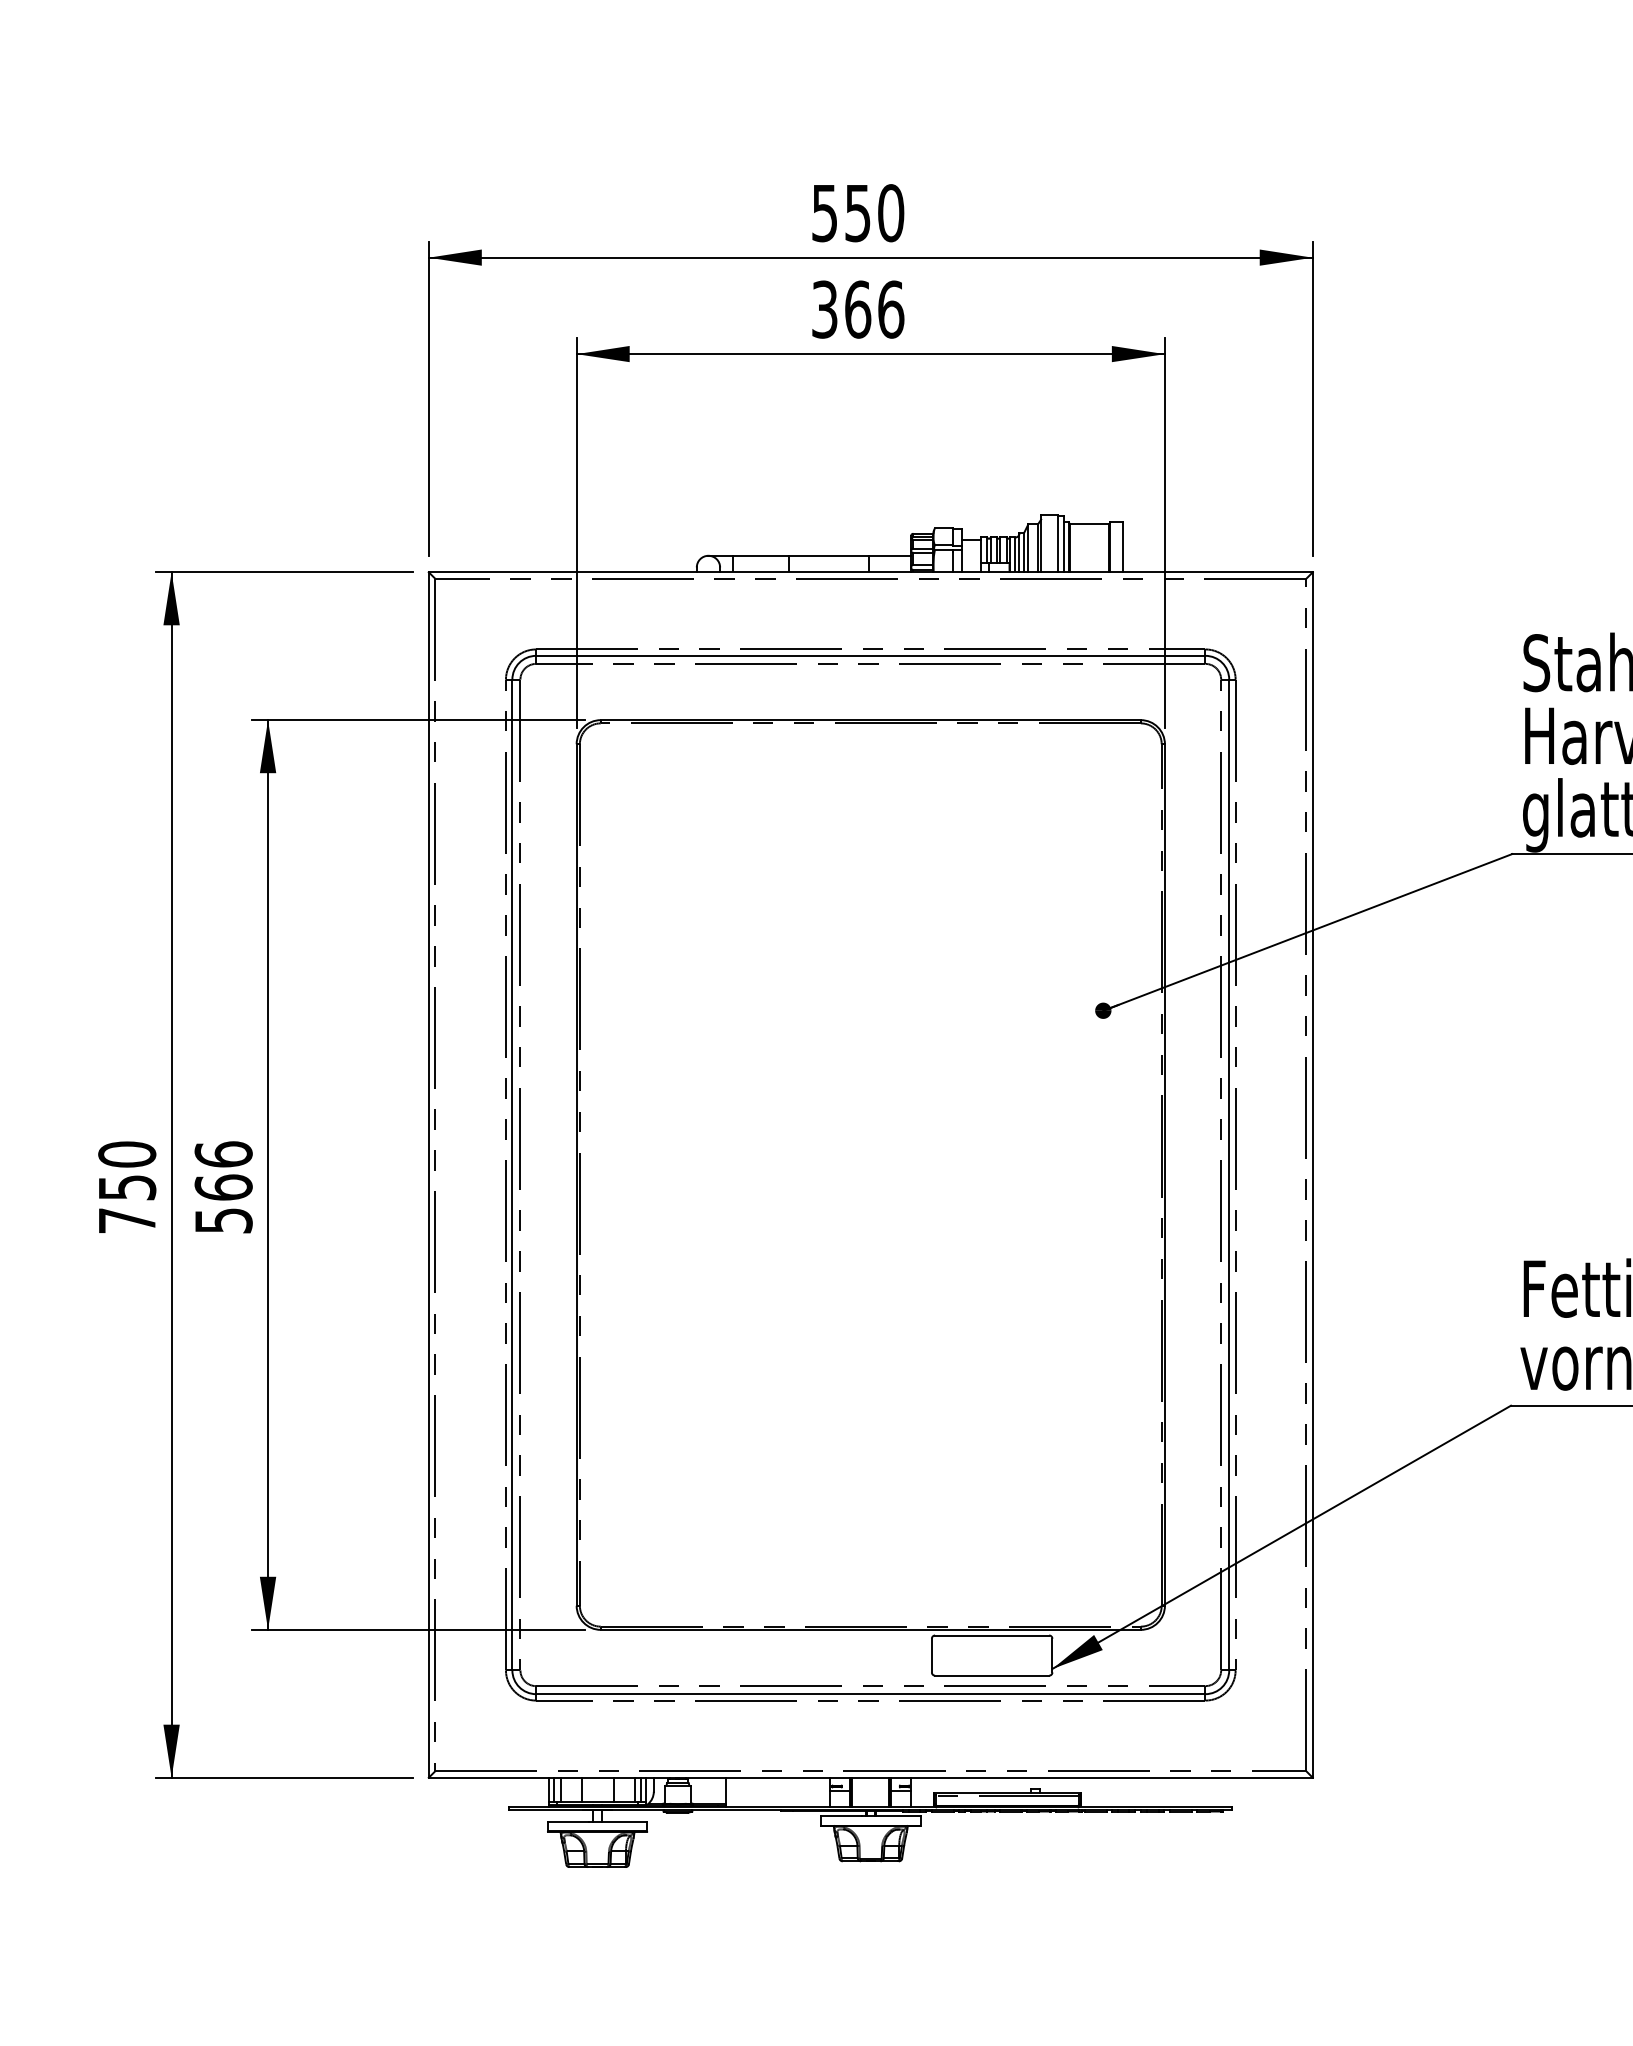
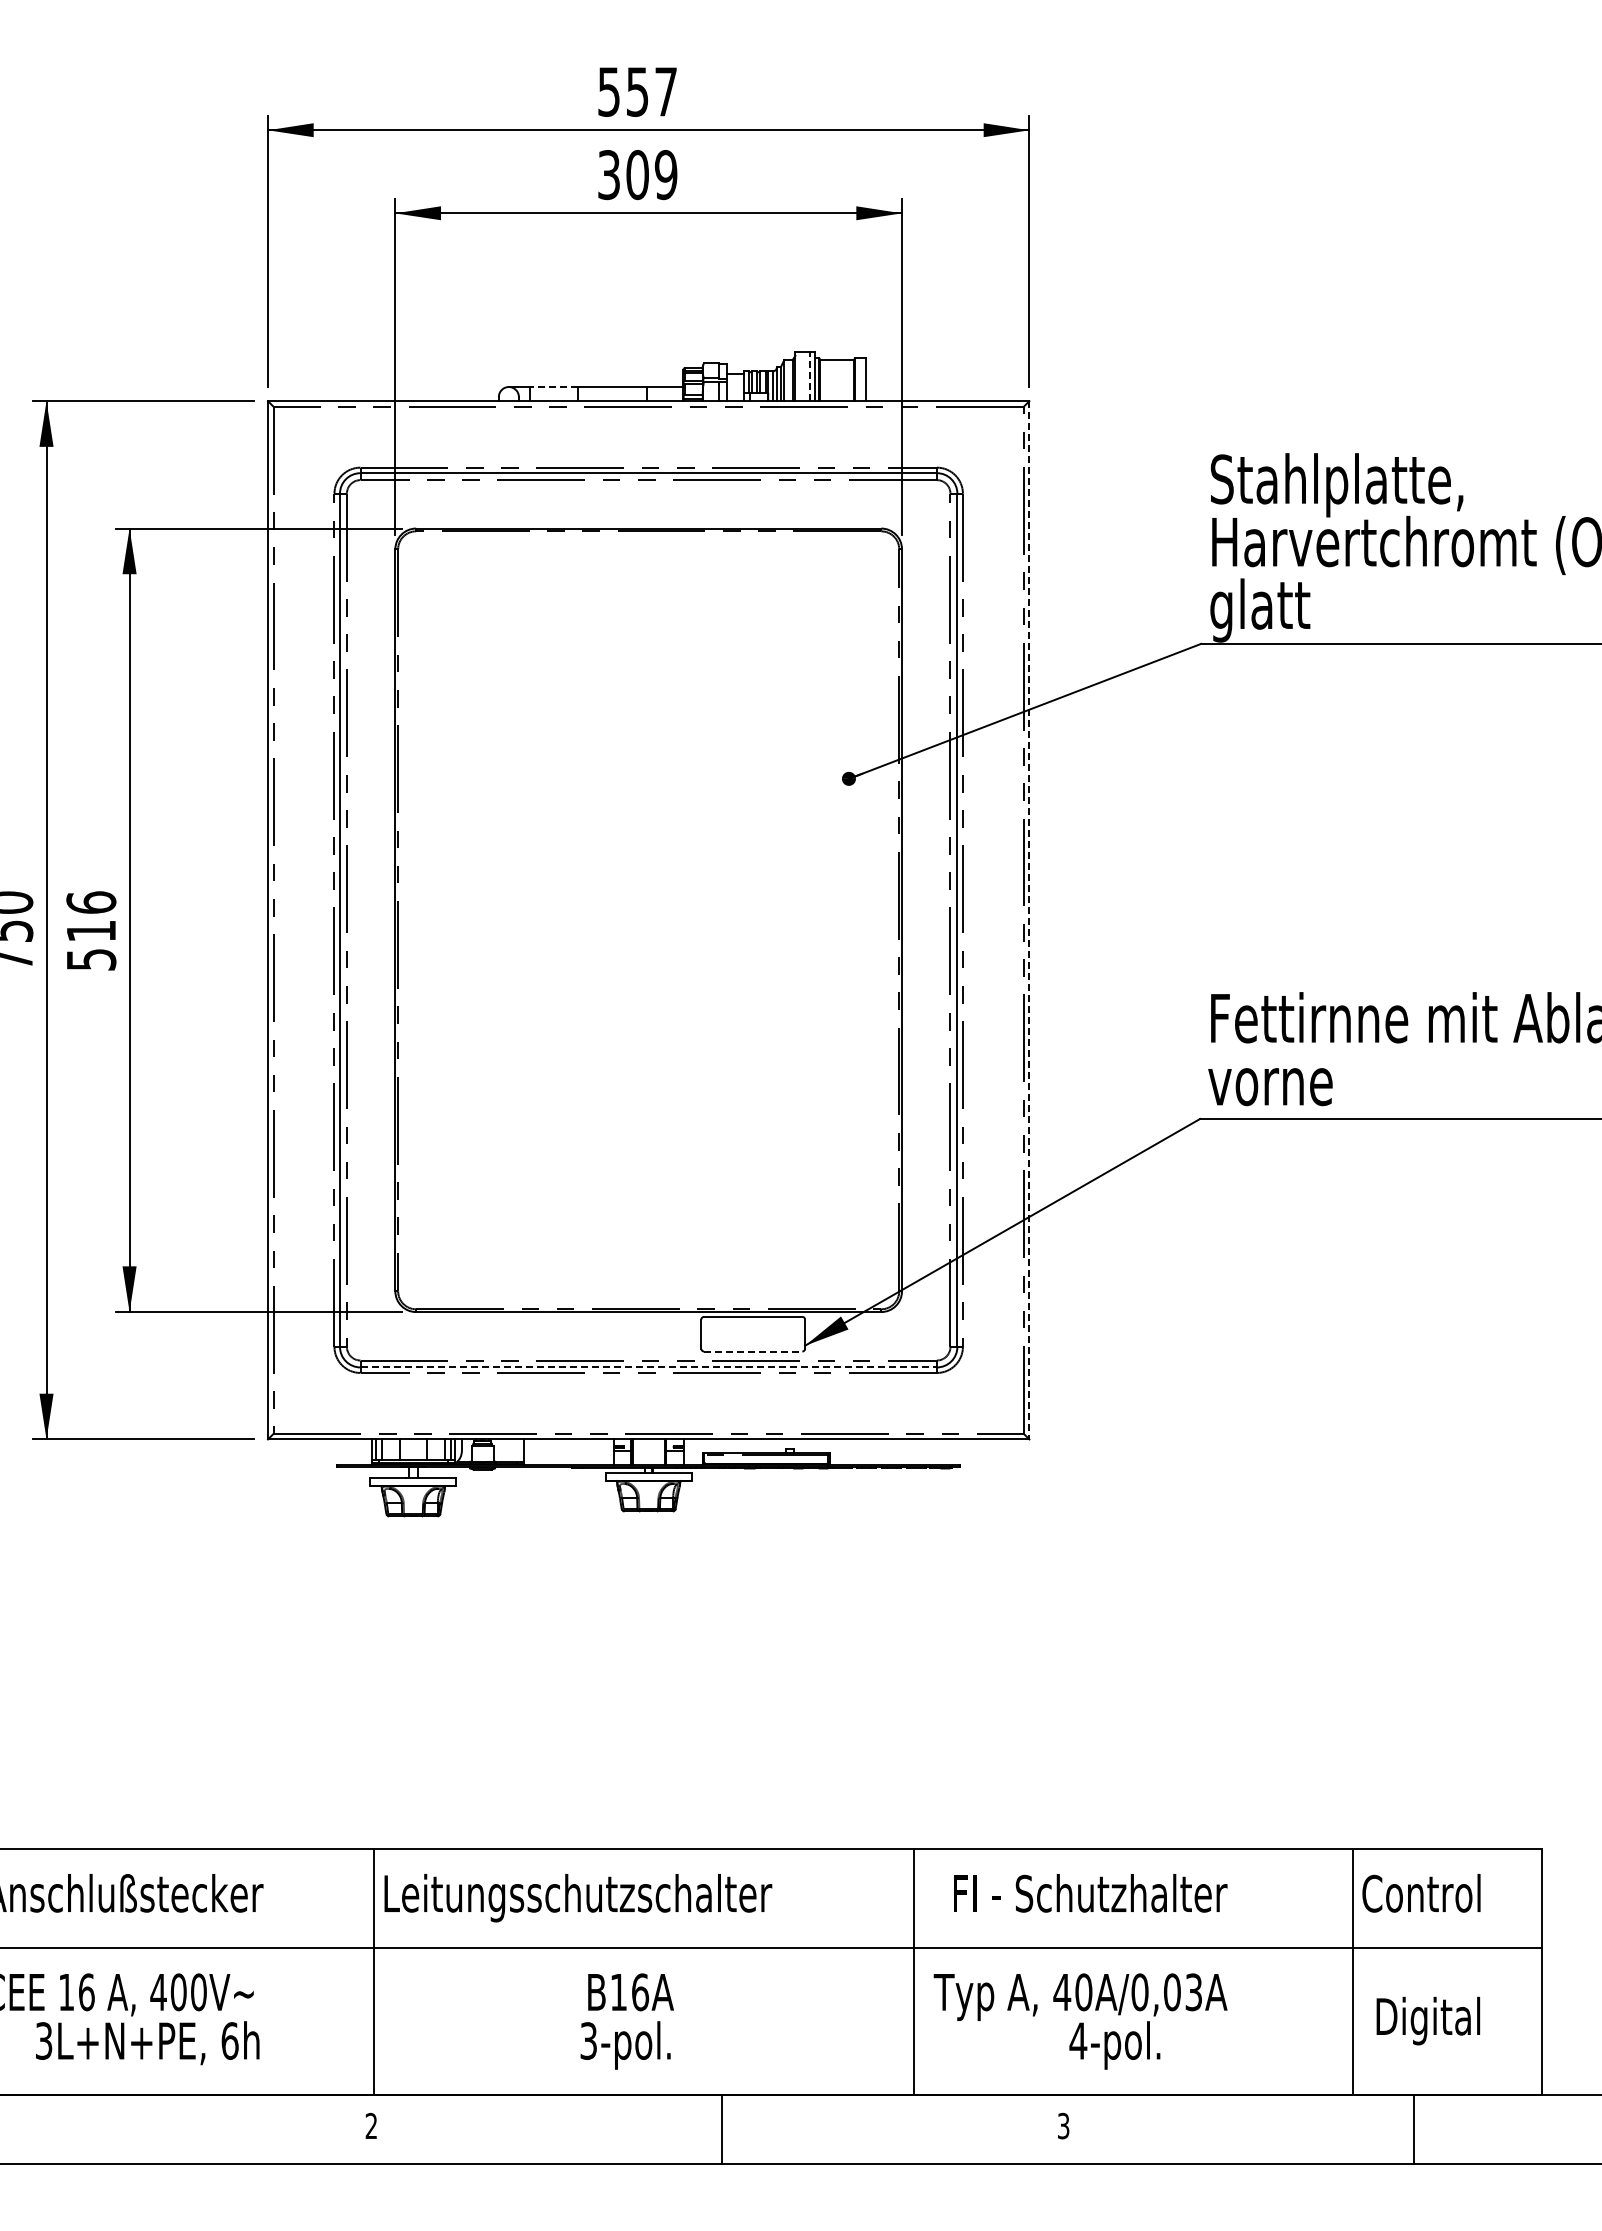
text: (891, 212) -> (666, 91), 550 -> 557
text: (874, 310) -> (651, 175), 366 -> 309
line: (1057, 543) -> (809, 376), solid -> dashed
line: (760, 556) -> (553, 387), solid -> dashed
line: (1312, 1175) -> (1029, 920), solid -> dashed
text: (223, 1186) -> (91, 930), 566 -> 516
line: (992, 1675) -> (753, 1351), solid -> dashed
line: (871, 1694) -> (649, 1367), solid -> dashed

